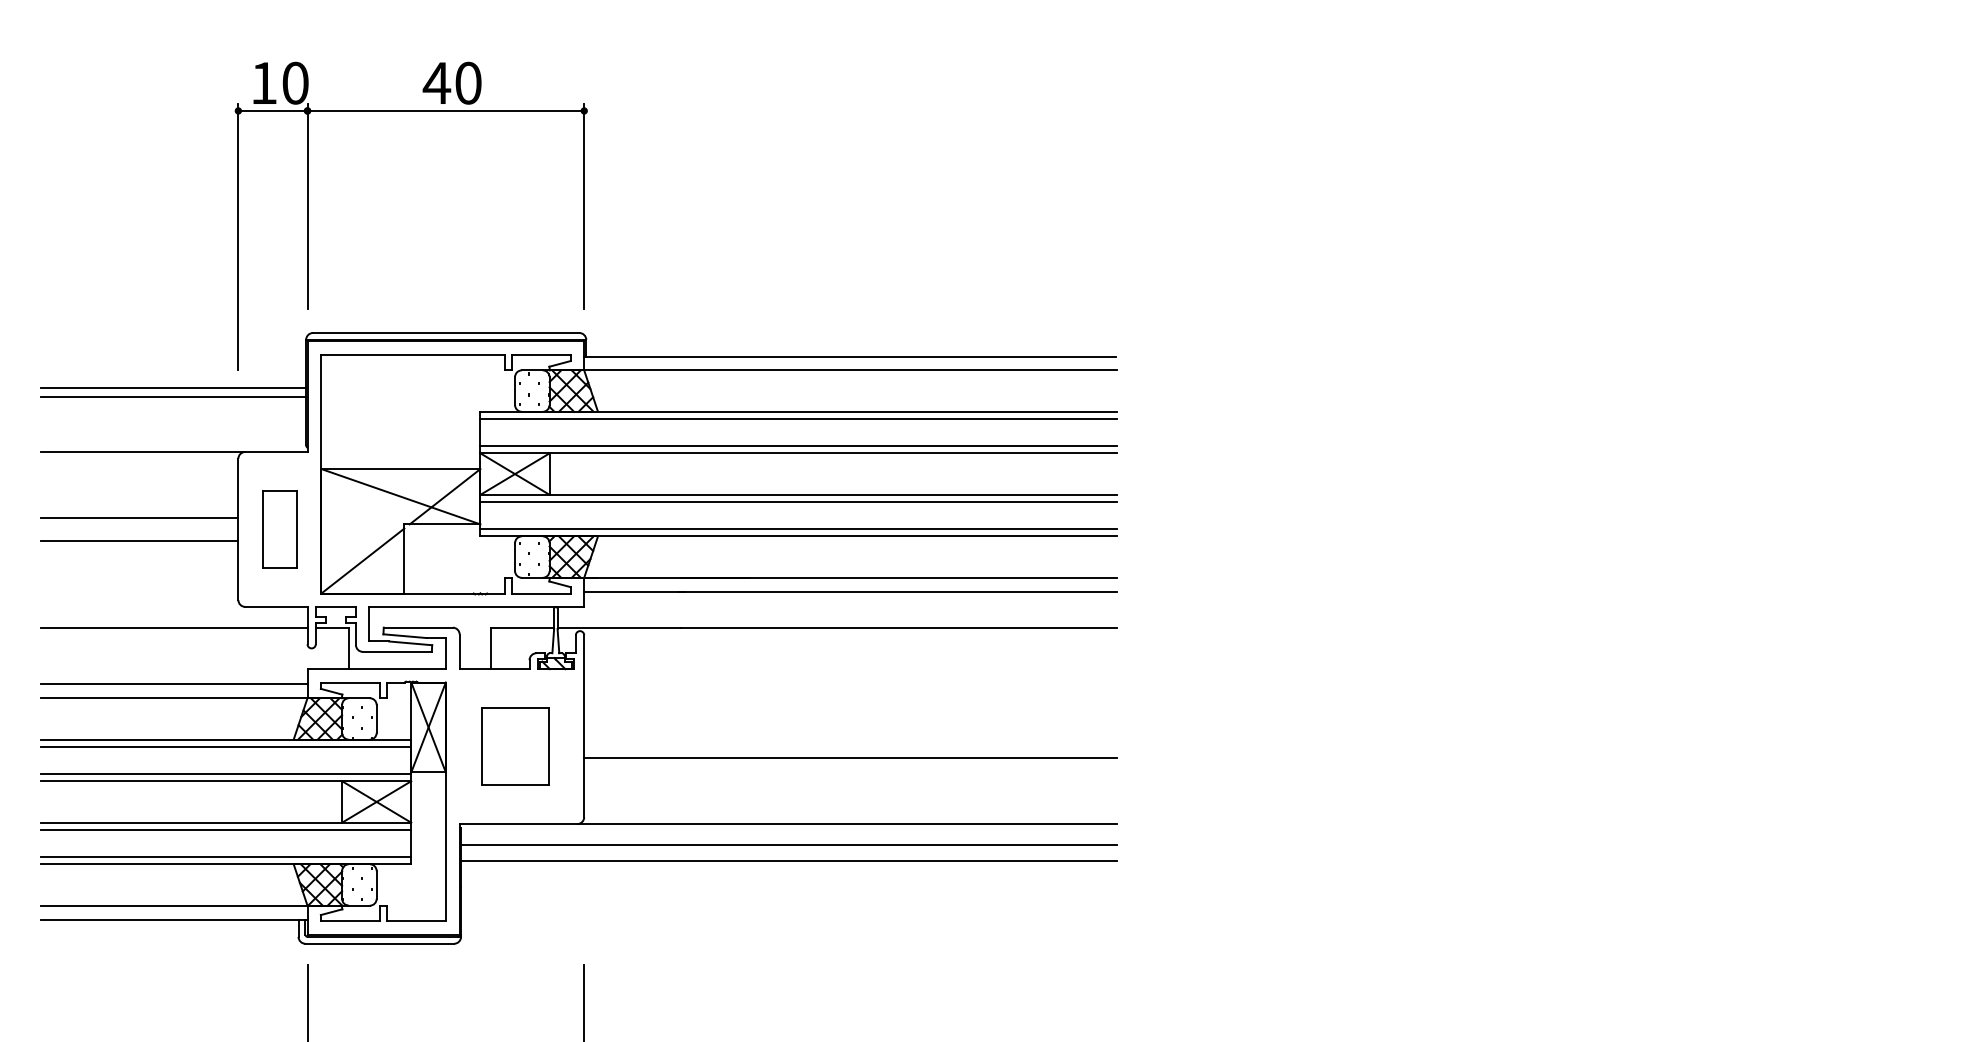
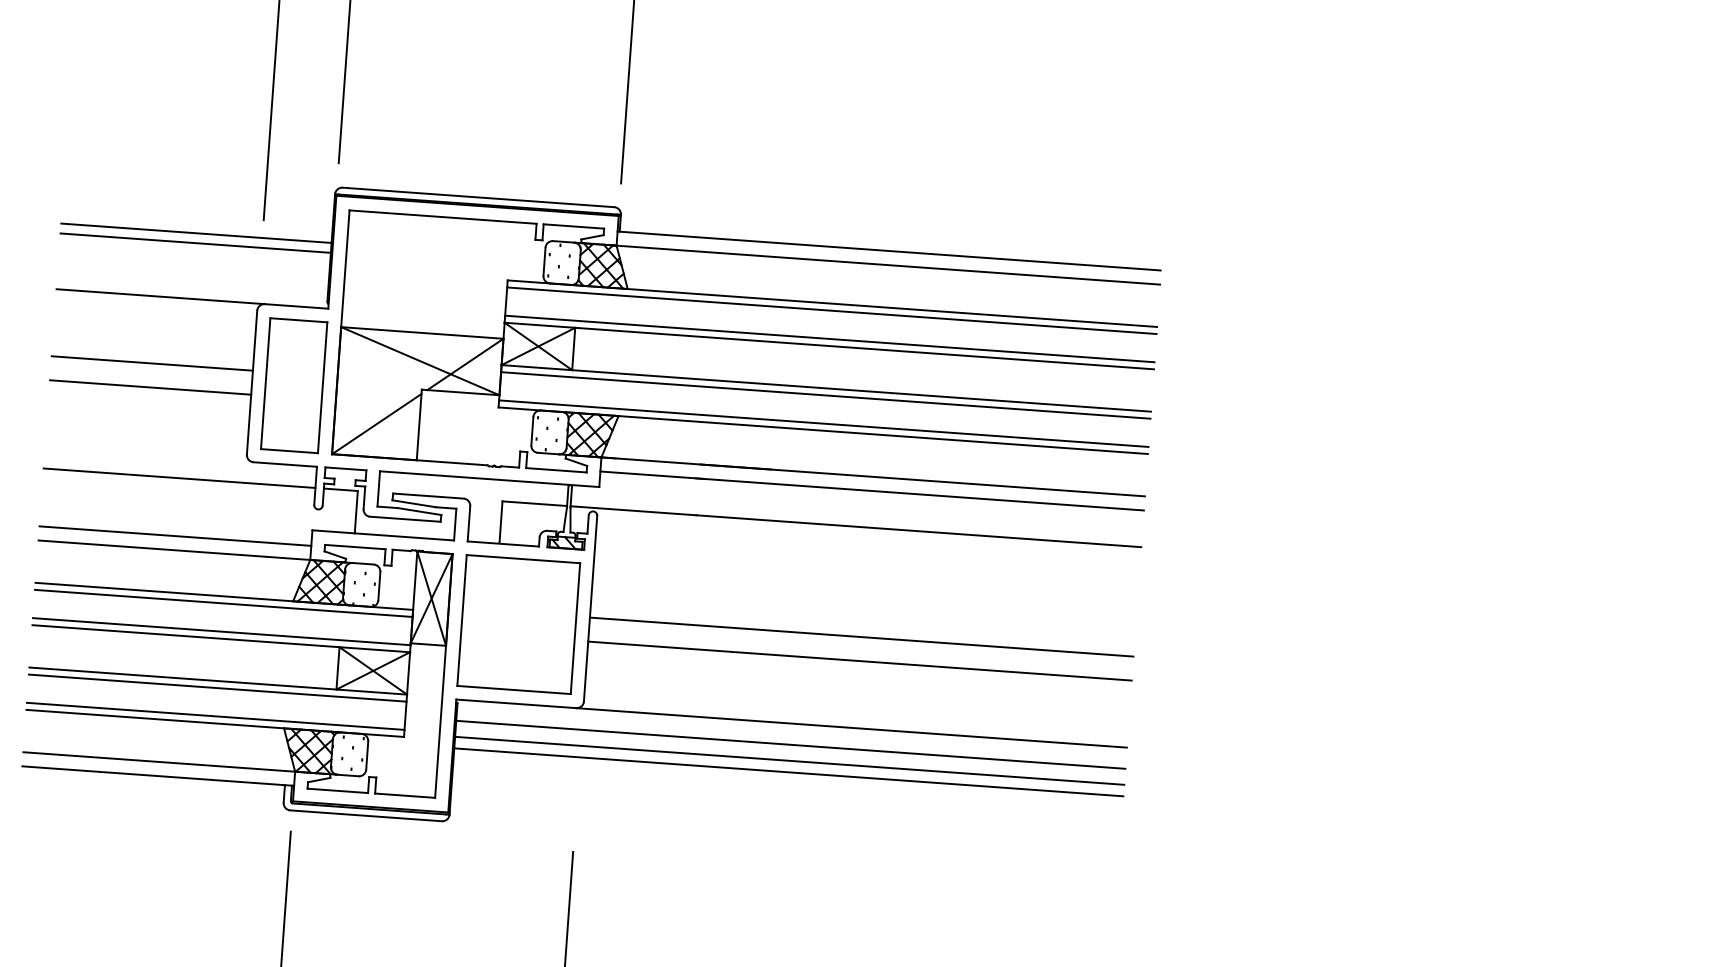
part: (279, 529) -> (294, 385), size x1.67
line: (850, 734) -> (861, 636), added
part: (515, 746) -> (518, 624), size x1.67
line: (788, 871) -> (788, 771), added

